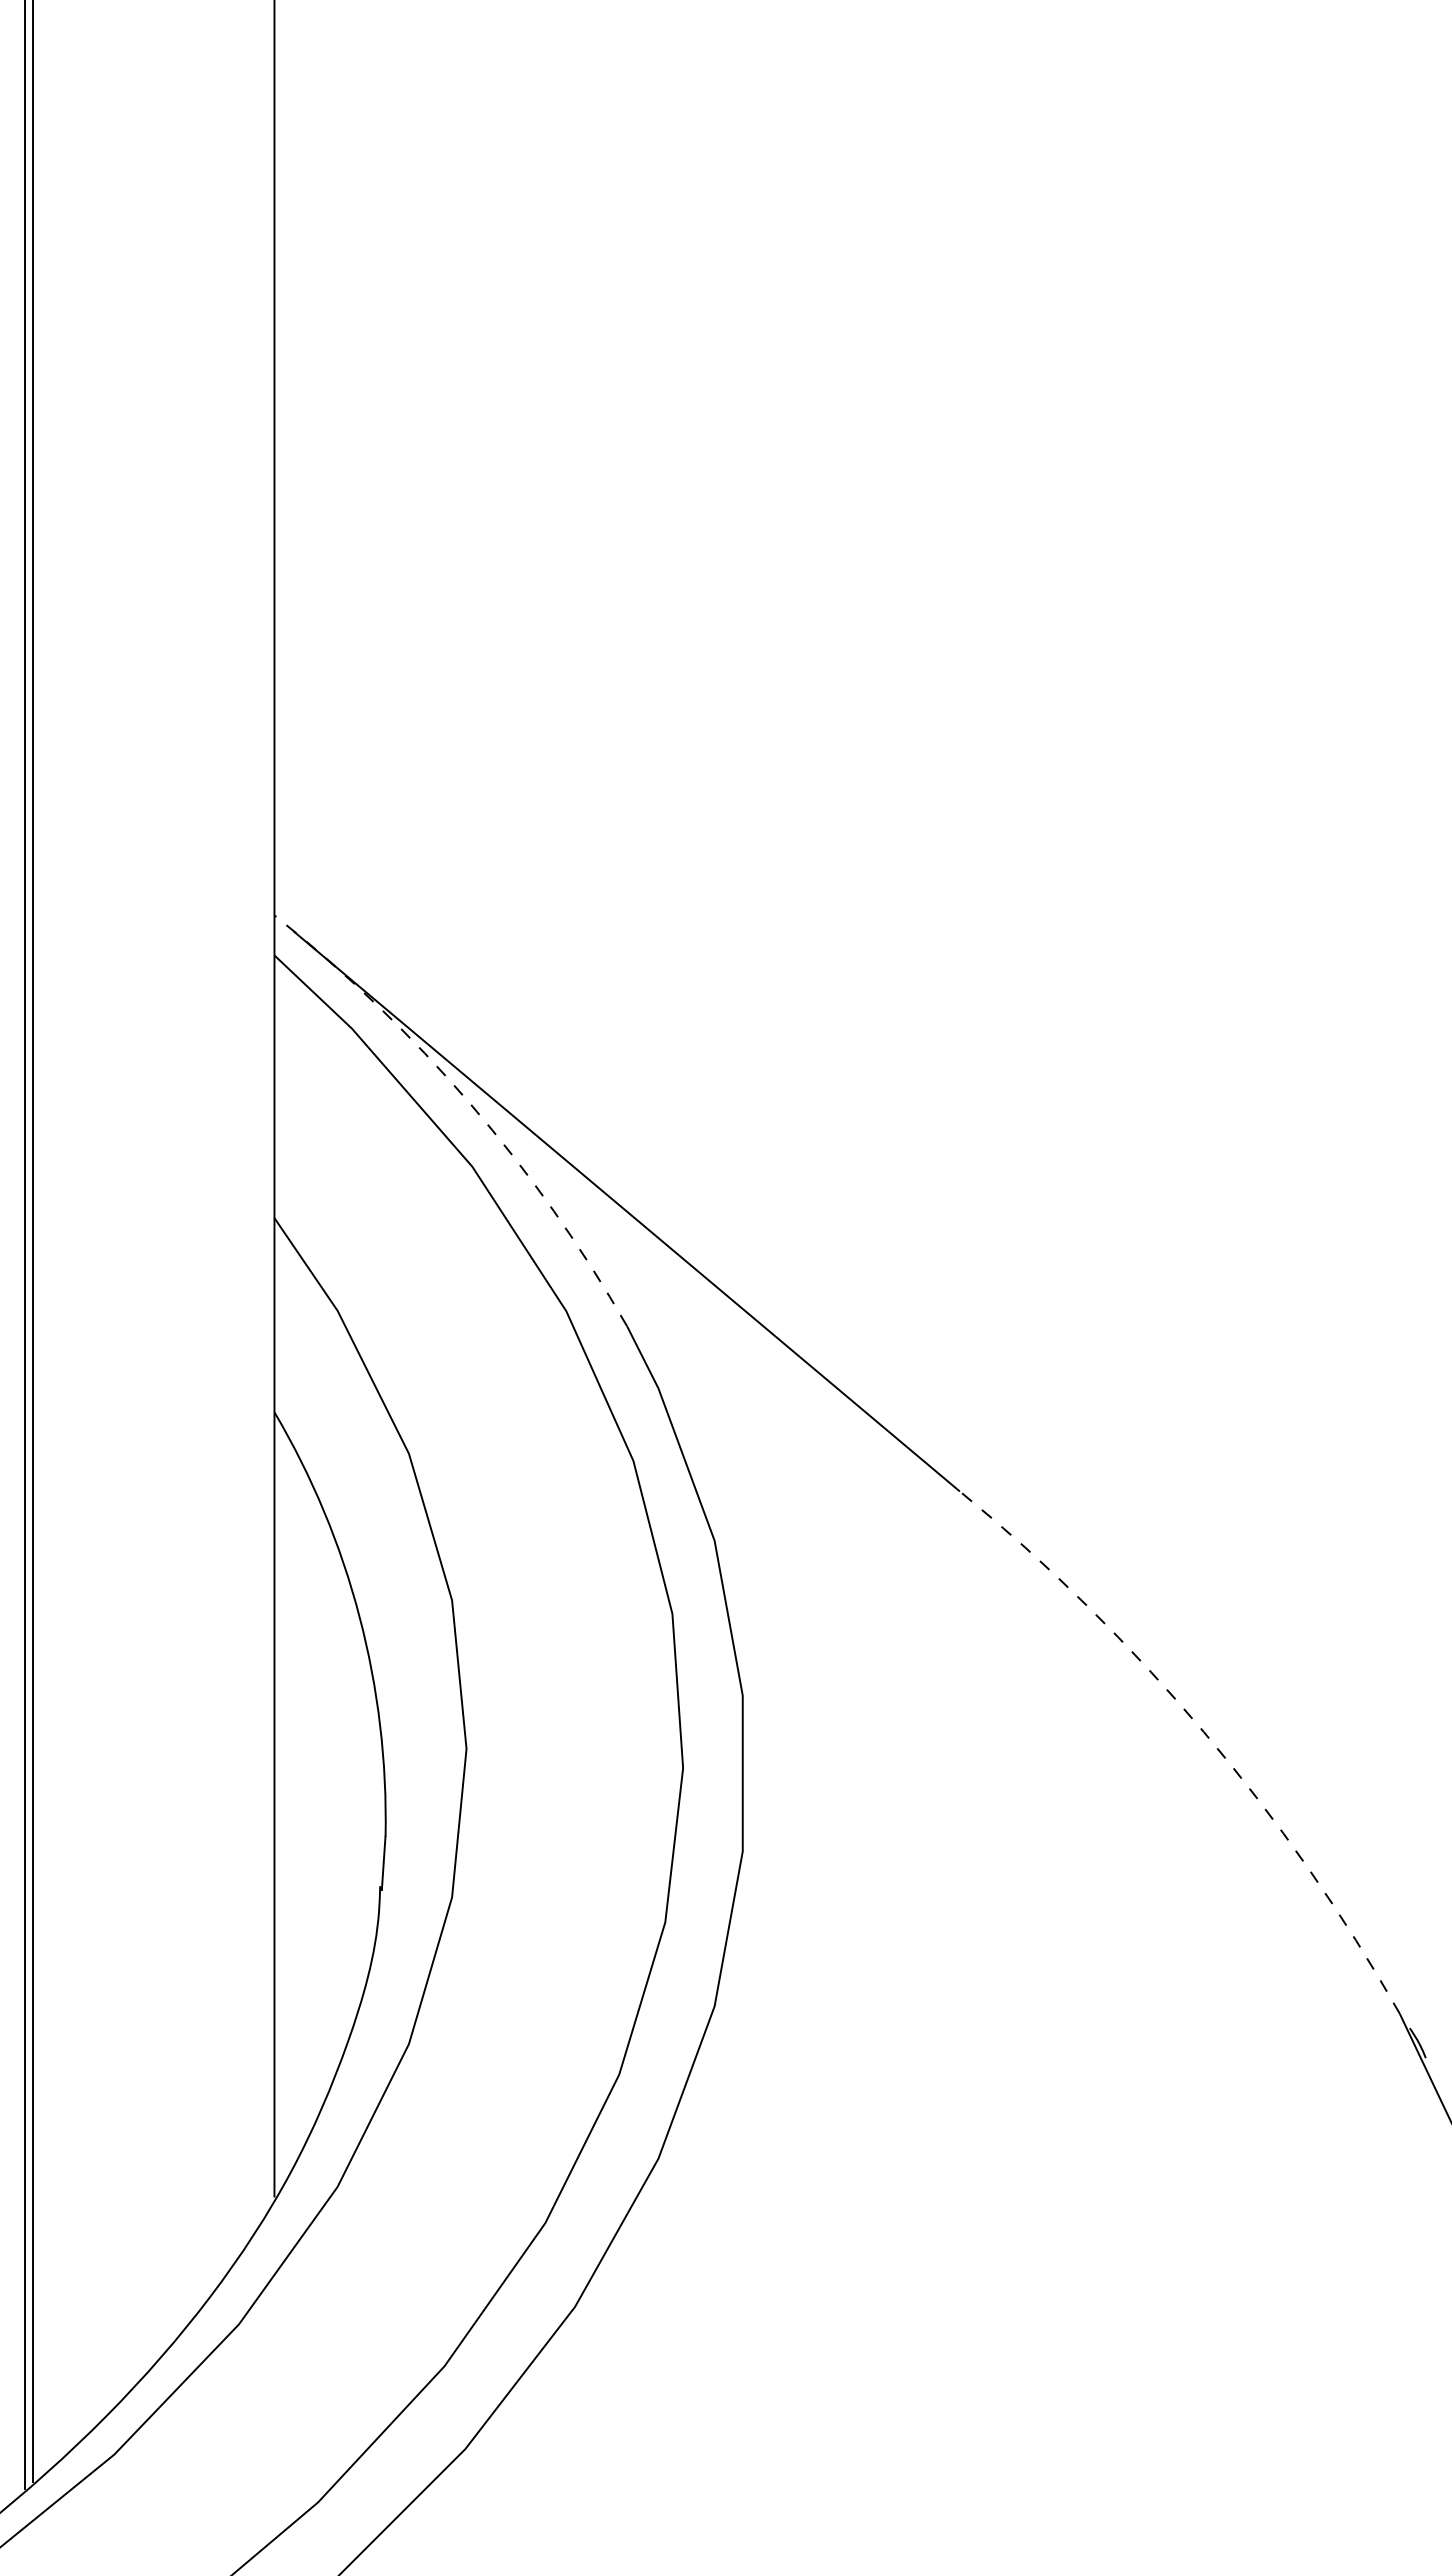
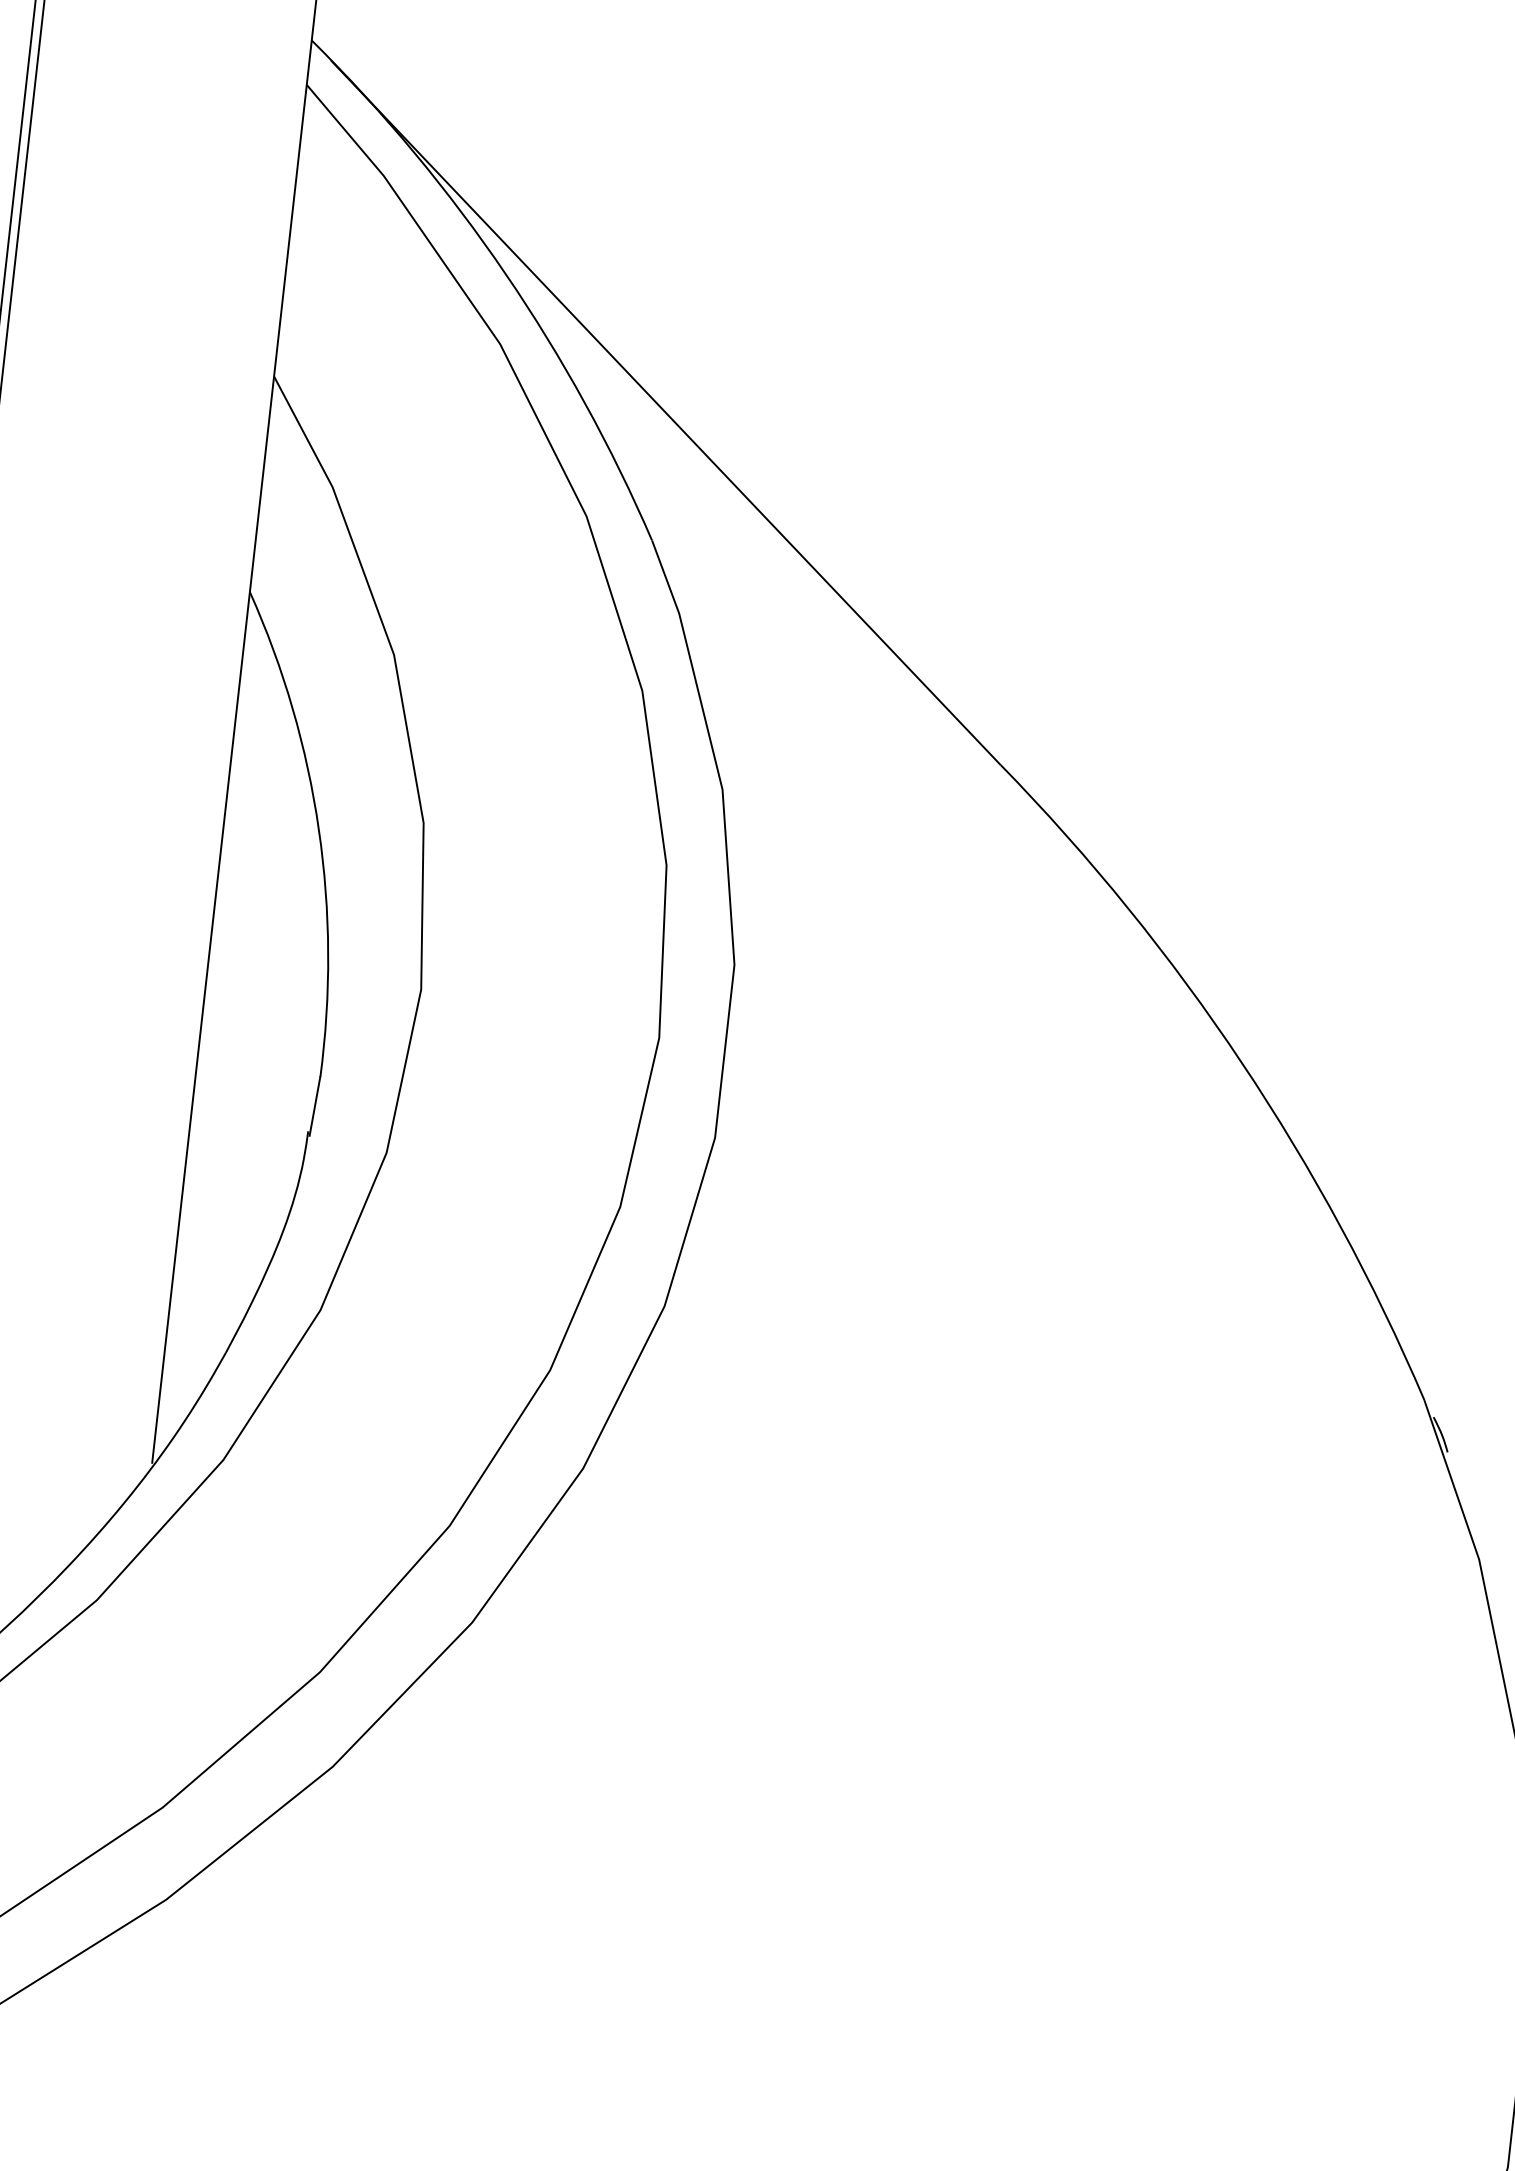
arc: (470, 1103) -> (505, 273), dashed -> solid
arc: (1204, 1732) -> (1242, 1063), dashed -> solid

